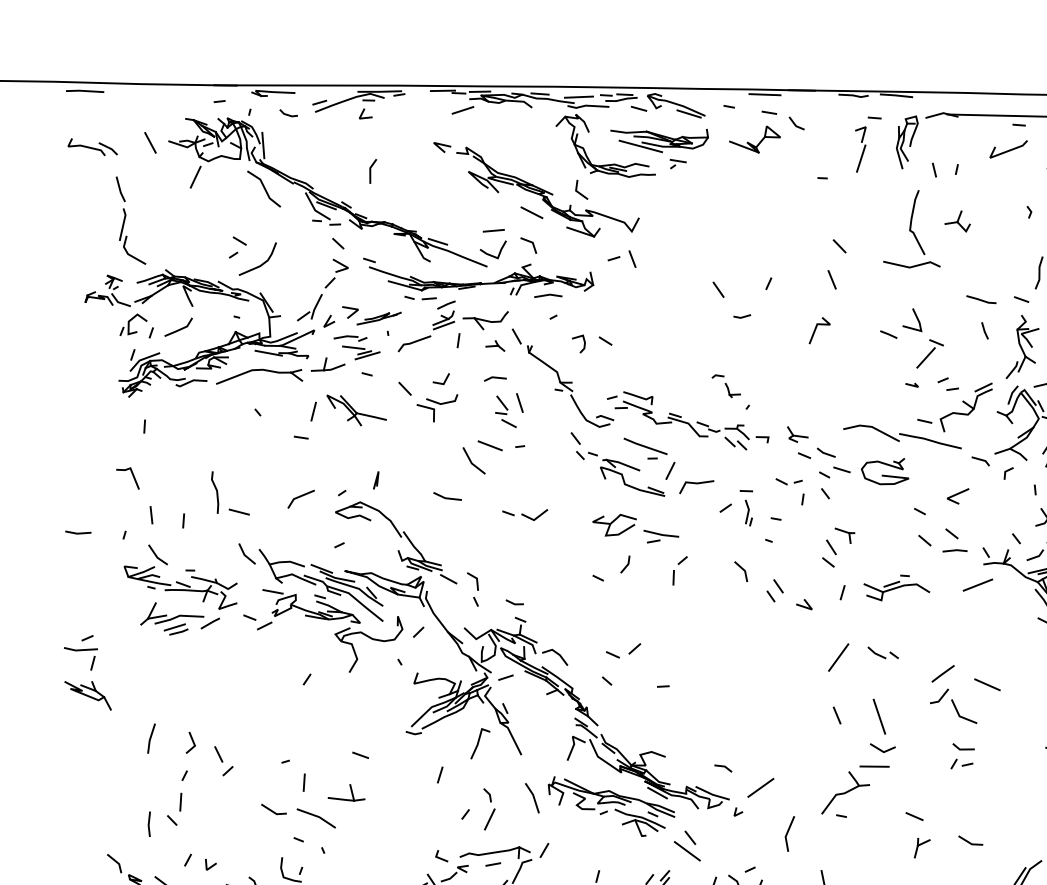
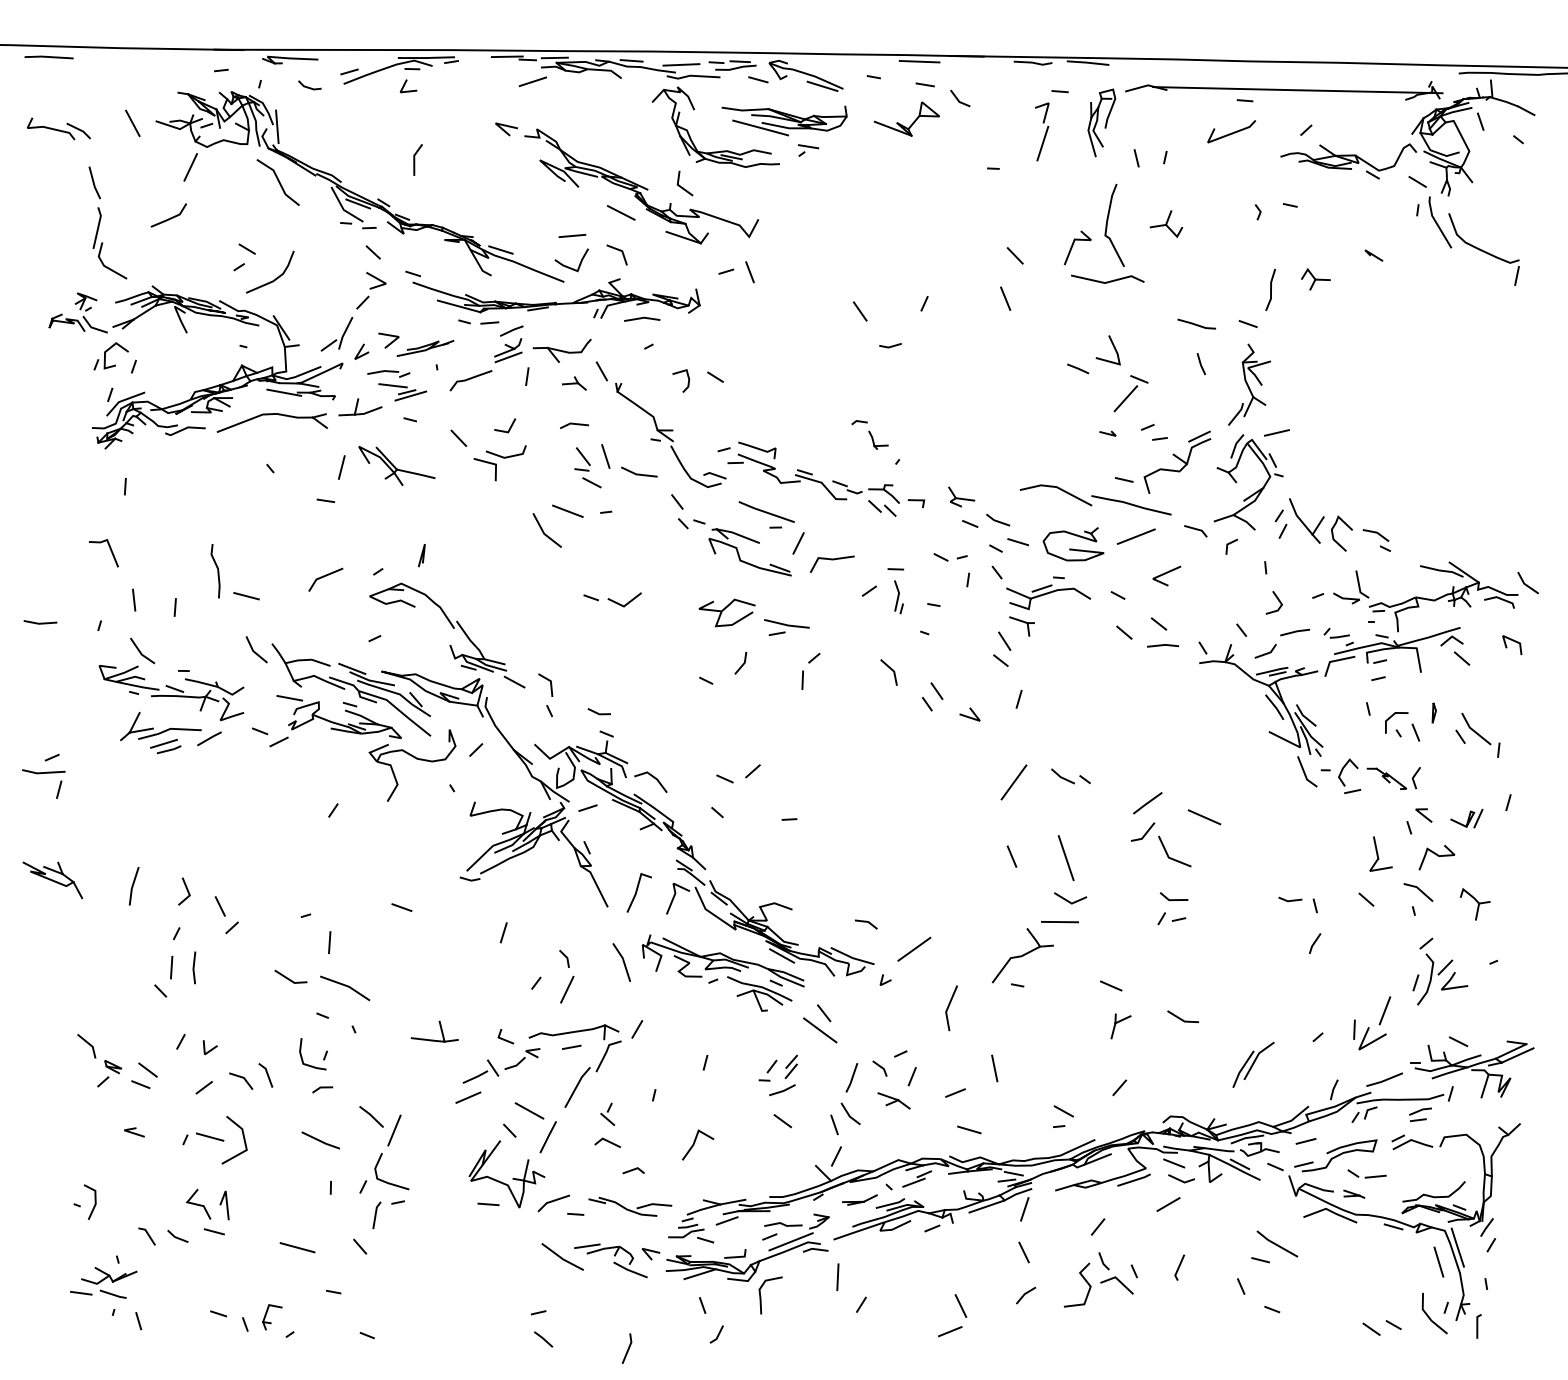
line: (179, 328) -> (170, 217), moved
line: (816, 328) -> (1073, 245), moved
line: (447, 497) -> (639, 473), moved
line: (977, 585) -> (1135, 536), moved
part: (896, 588) -> (1048, 593), moved
part: (87, 695) -> (52, 880), moved
line: (479, 743) -> (637, 892), moved
part: (350, 791) -> (440, 1030), moved
line: (149, 823) -> (194, 967), moved

